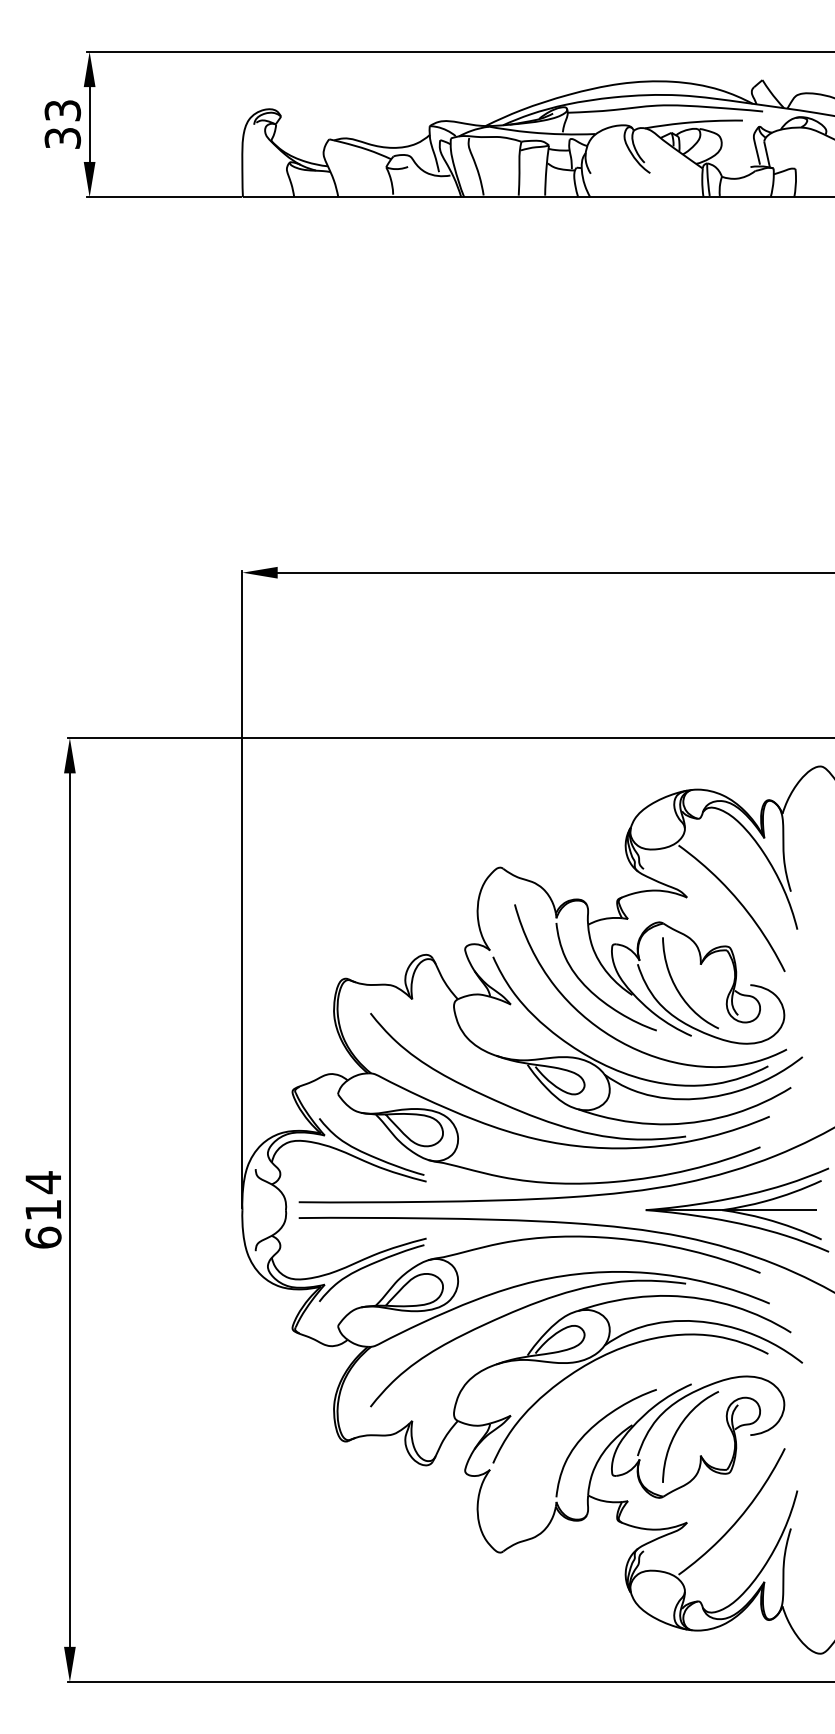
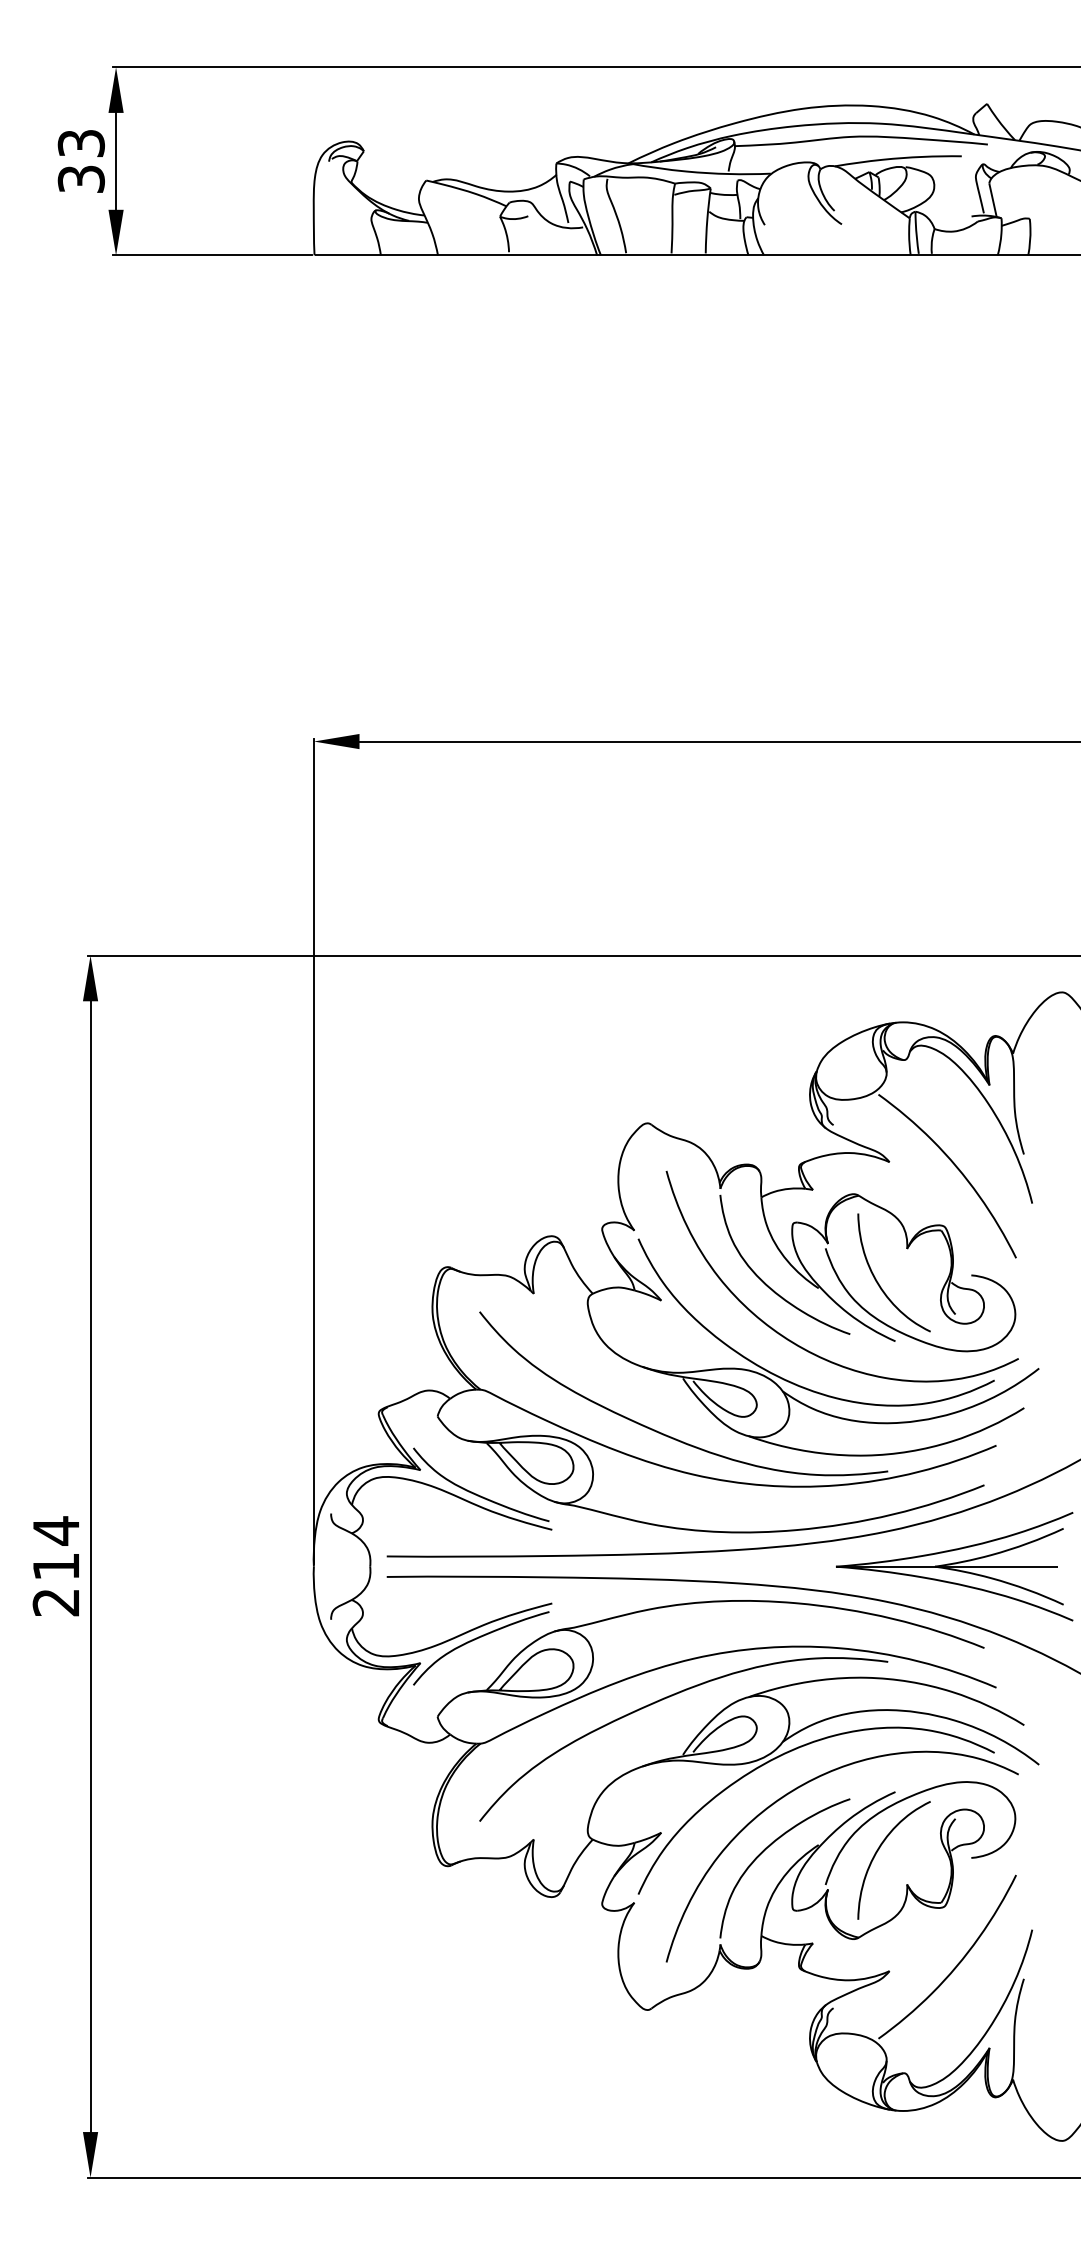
text: (42, 1237) -> (55, 1602), 614 -> 214
curve: (621, 1379) -> (804, 1785), added

